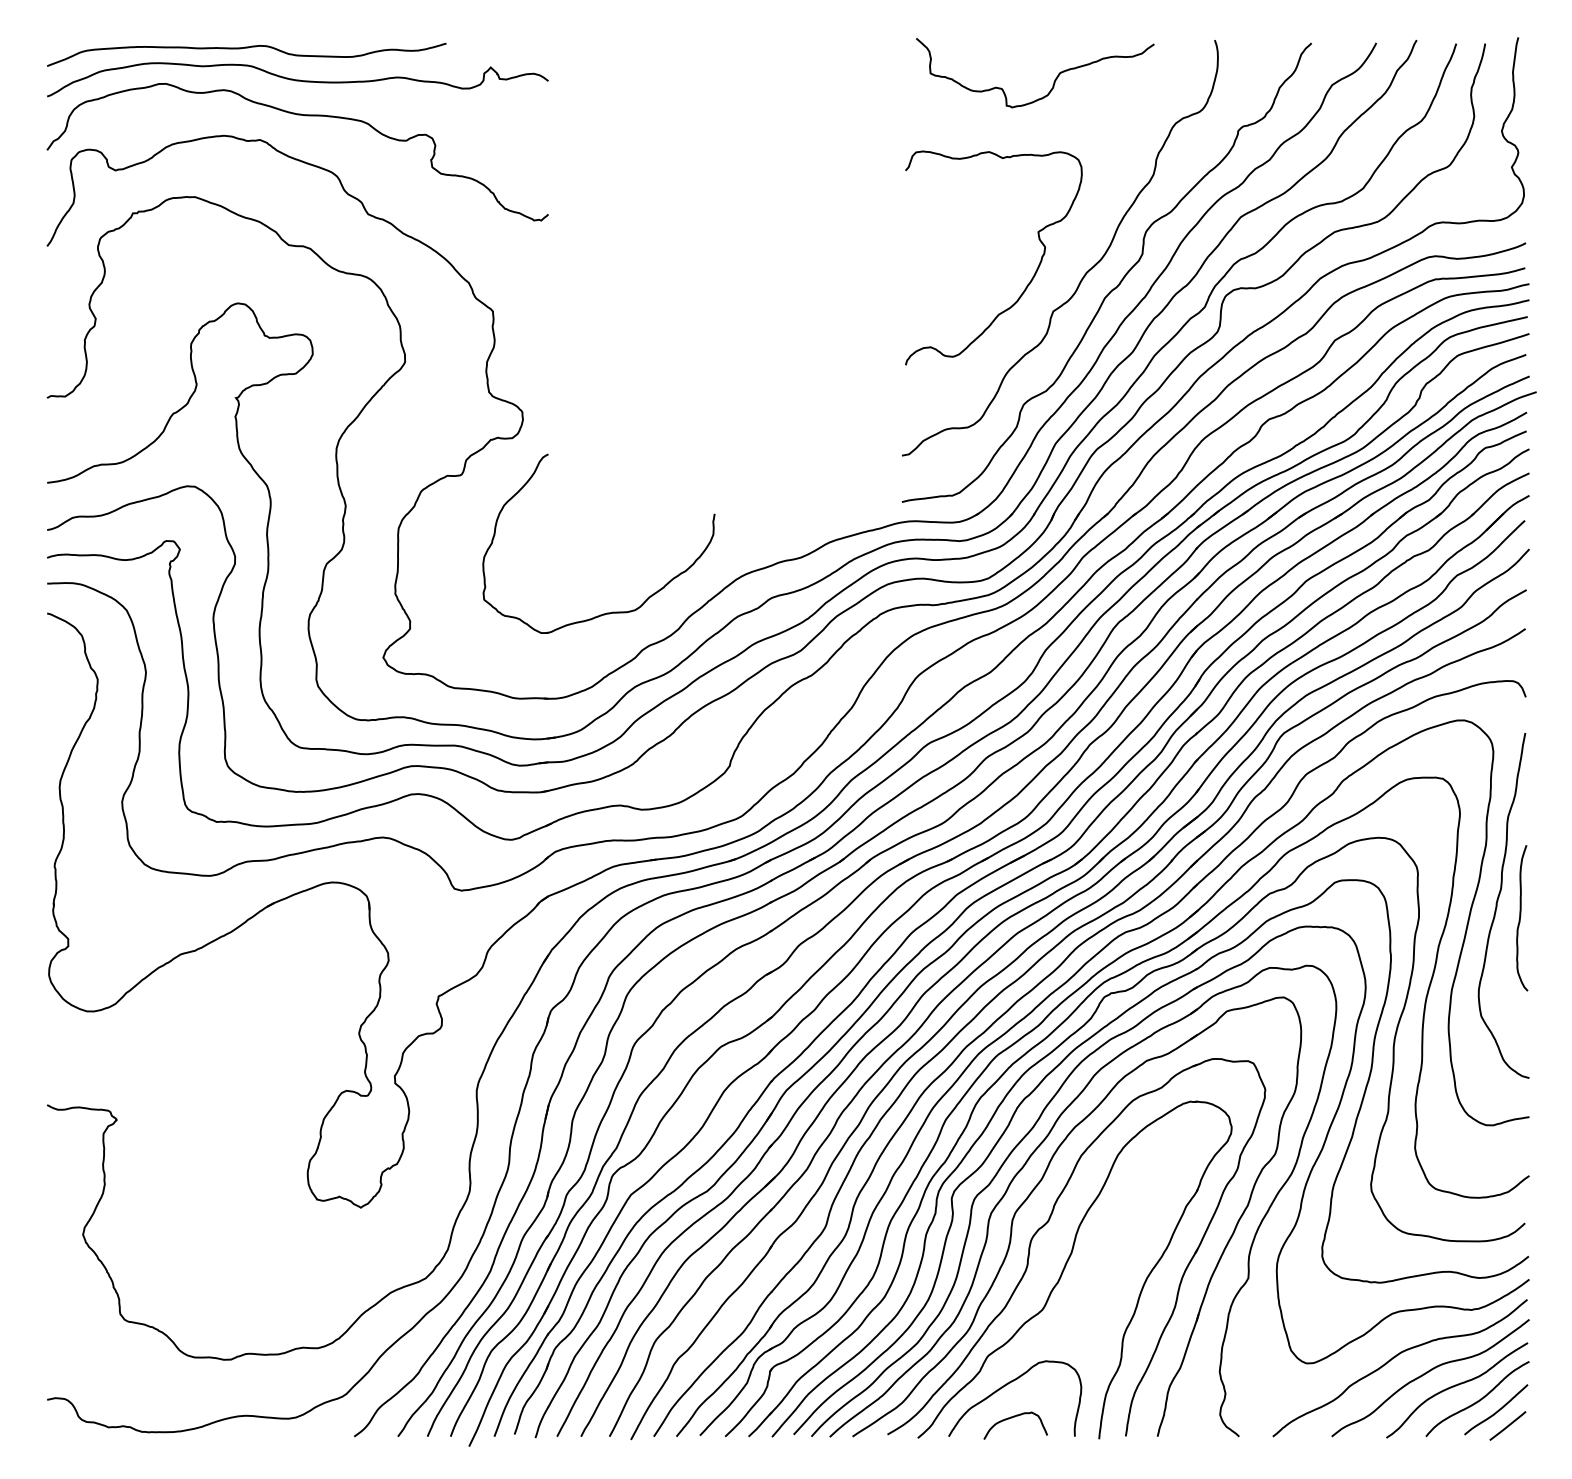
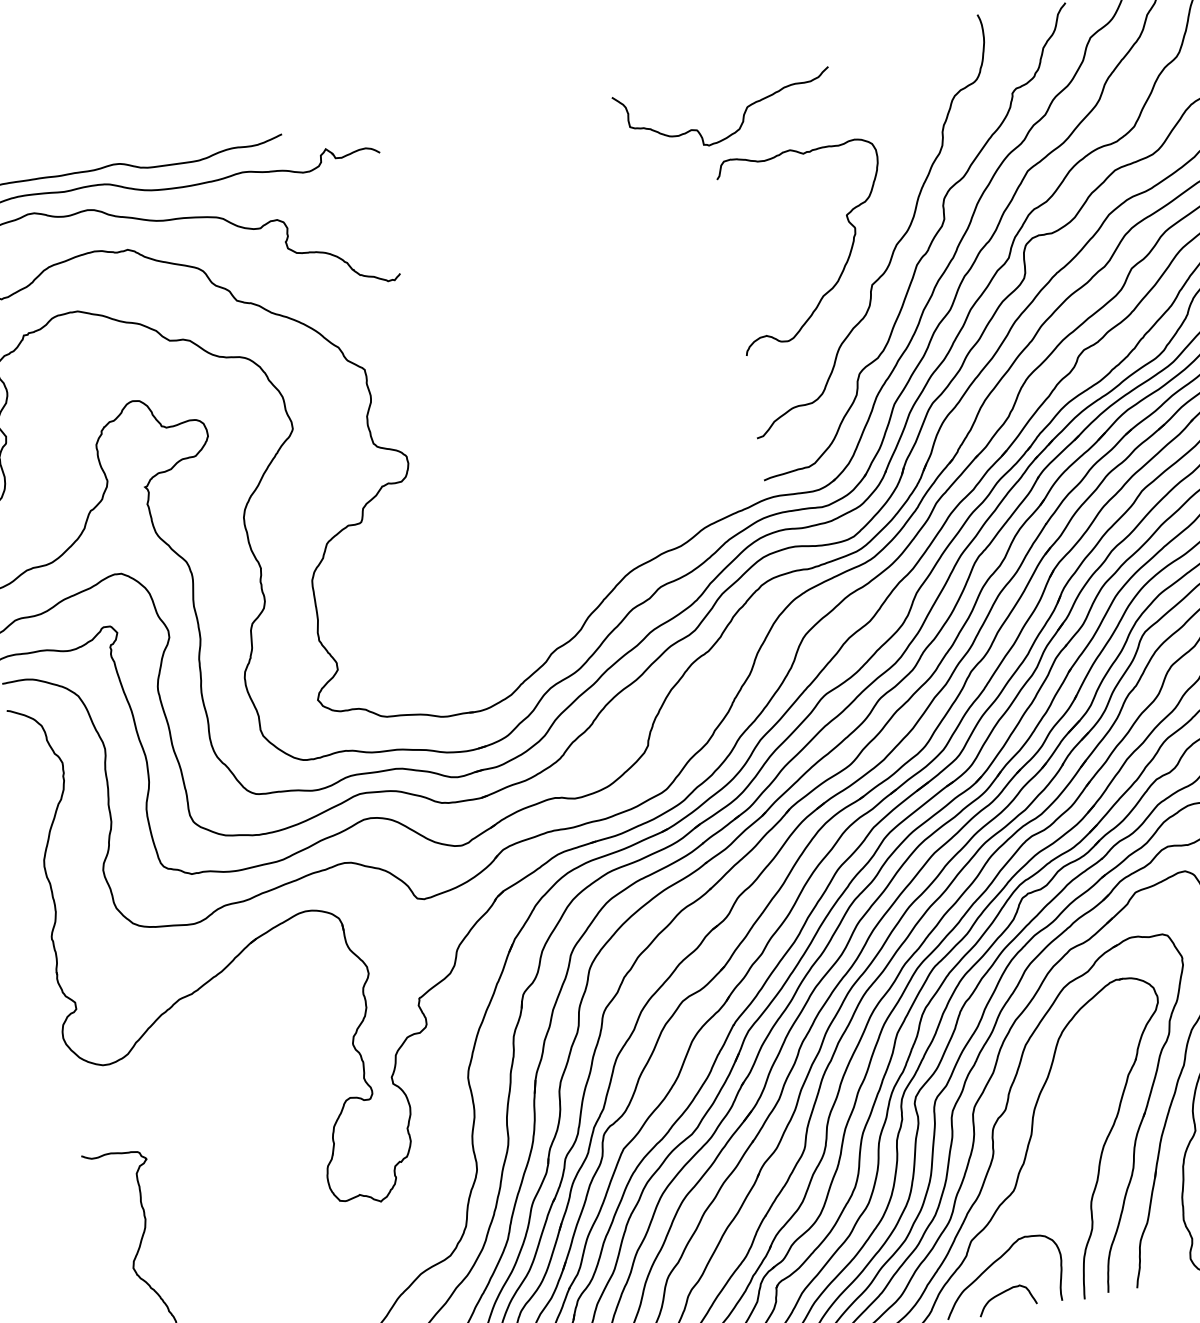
curve: (1054, 79) -> (743, 113), moved
part: (612, 611) -> (518, 623), removed

